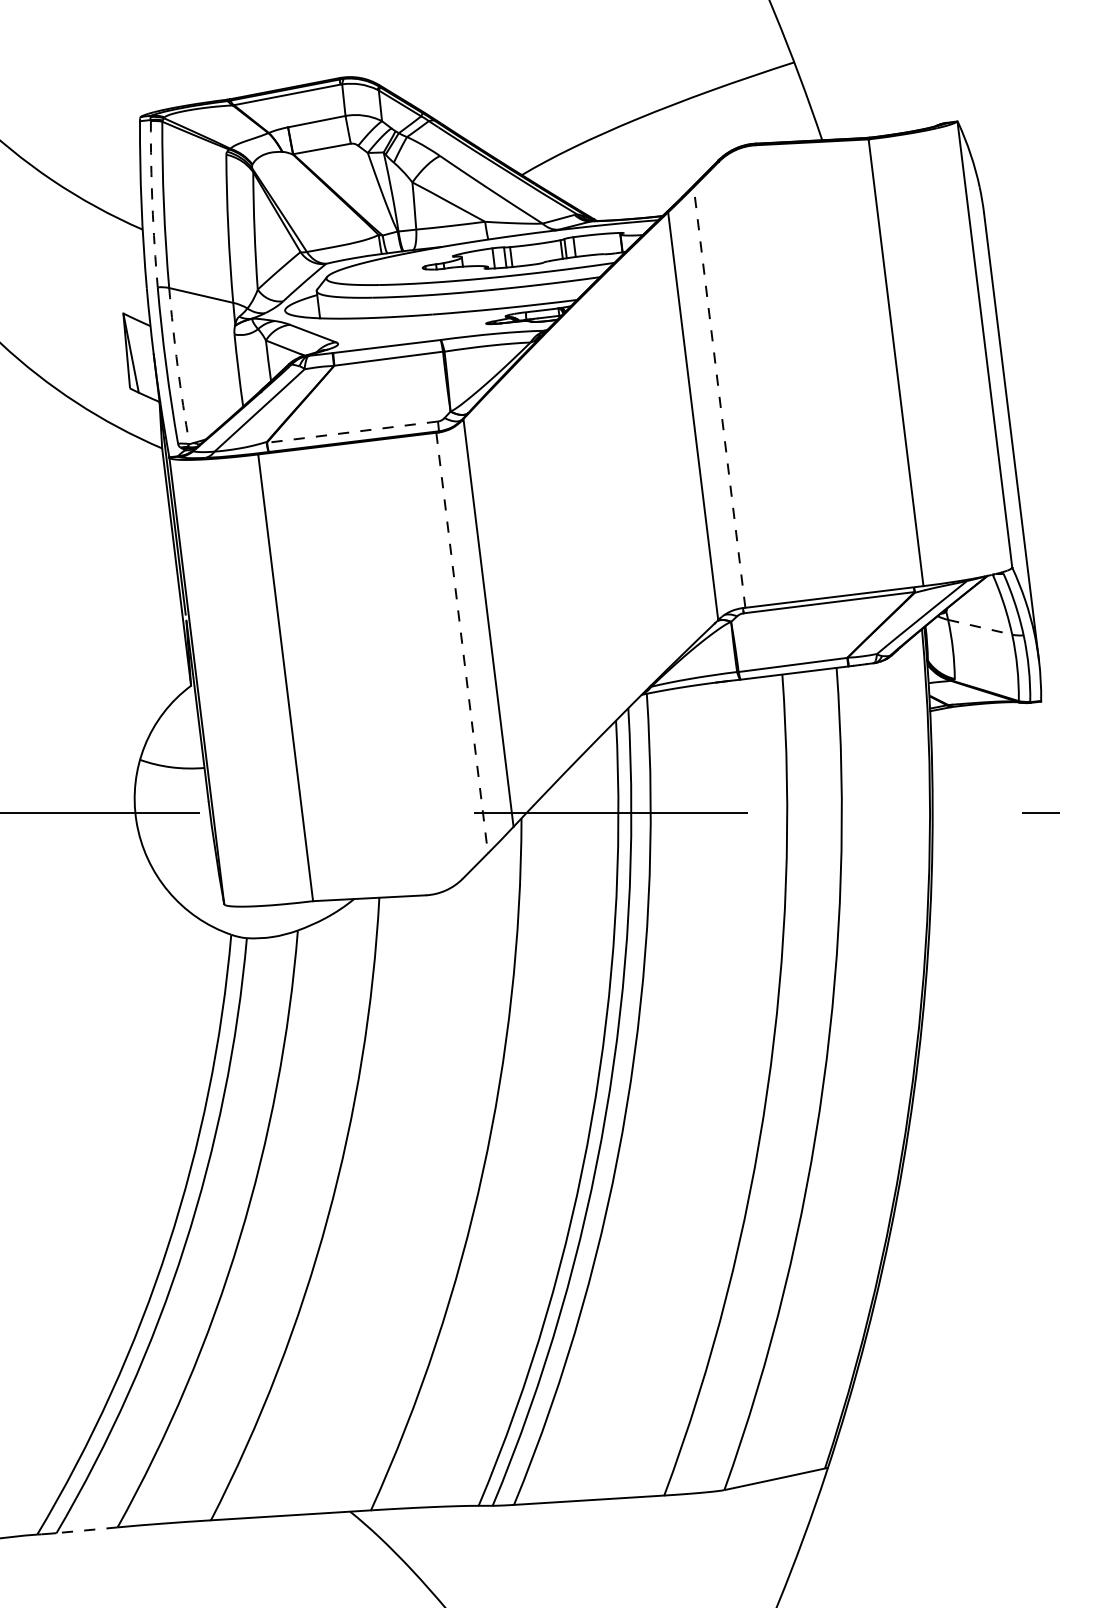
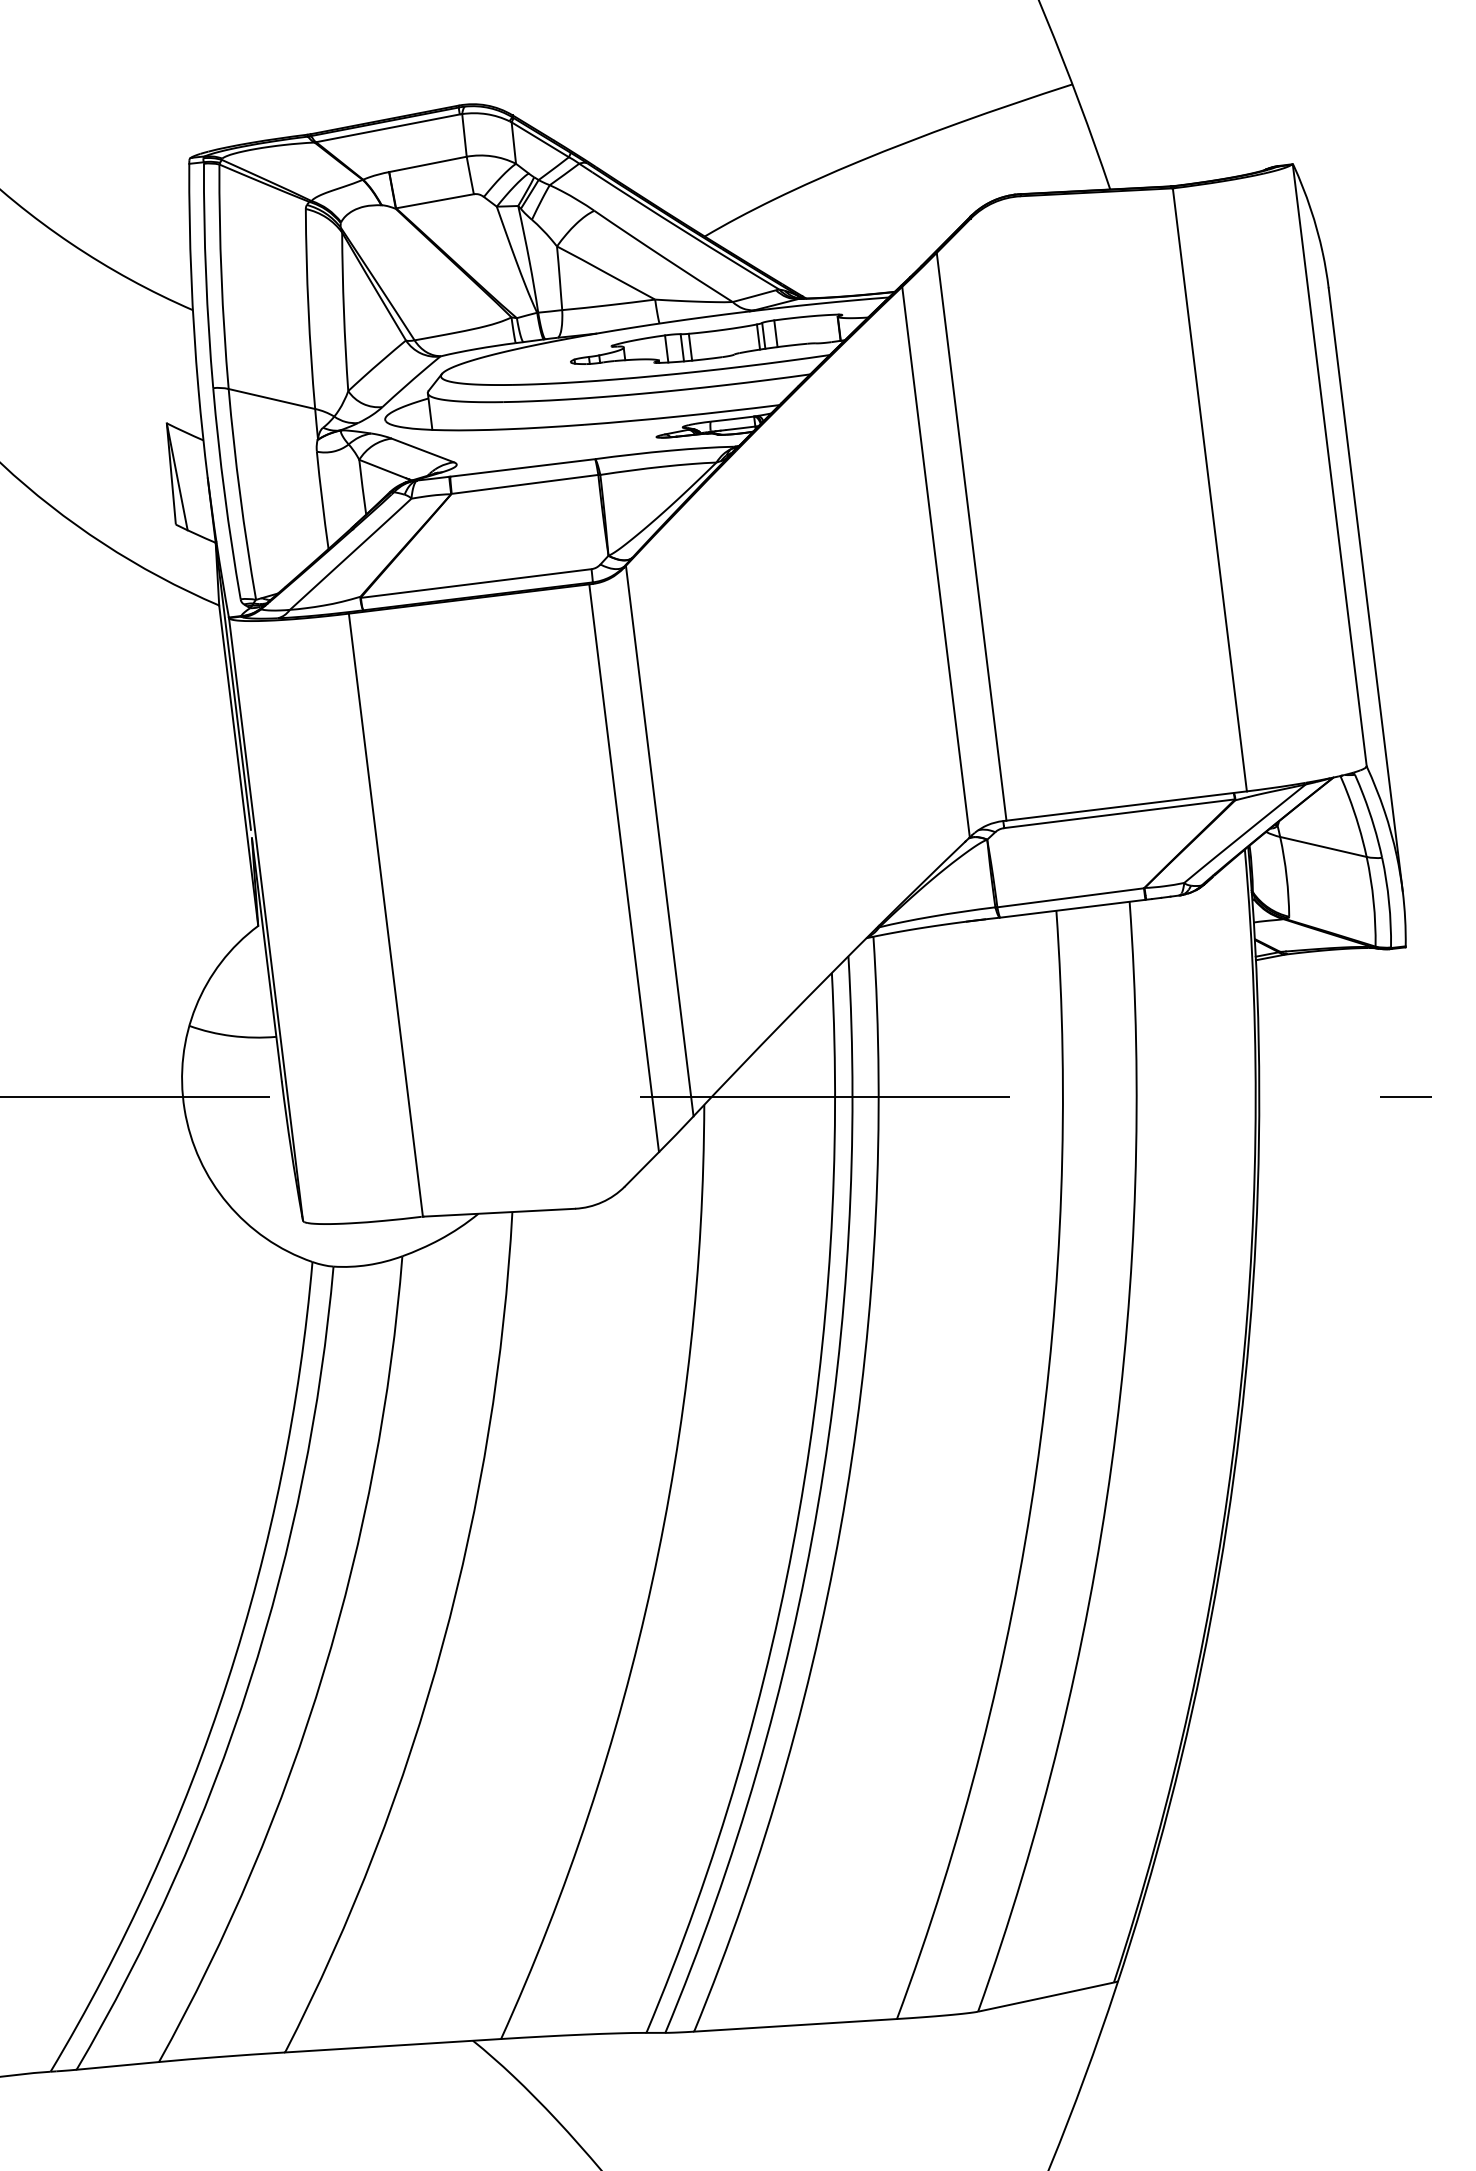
arc: (152, 204) -> (206, 276), dashed -> solid
arc: (177, 366) -> (240, 494), dashed -> solid
line: (719, 397) -> (971, 536), dashed -> solid
line: (352, 432) -> (475, 583), dashed -> solid
line: (980, 627) -> (1323, 847), dashed -> solid
line: (462, 643) -> (624, 868), dashed -> solid
line: (86, 1529) -> (117, 2065), dashed -> solid

